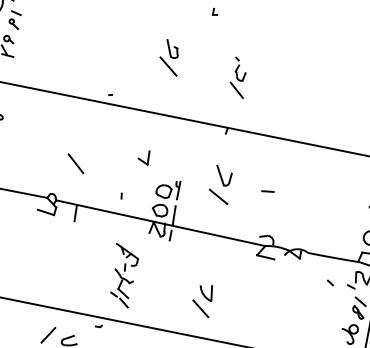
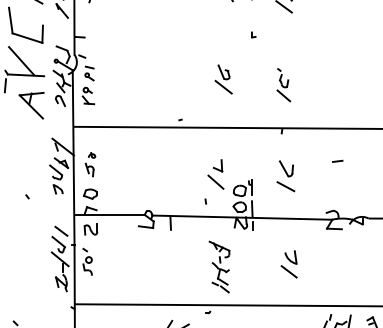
line: (75, 162) -> (215, 181), moved
line: (267, 190) -> (337, 160), moved
part: (201, 300) -> (288, 264), moved

